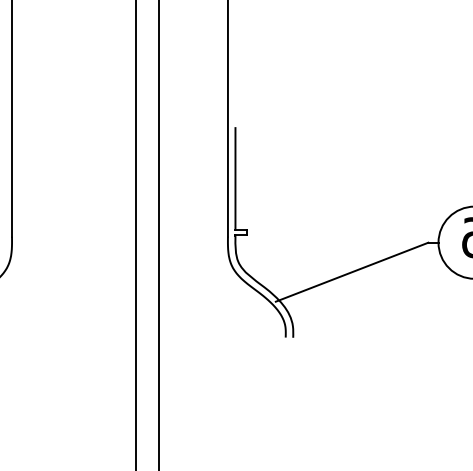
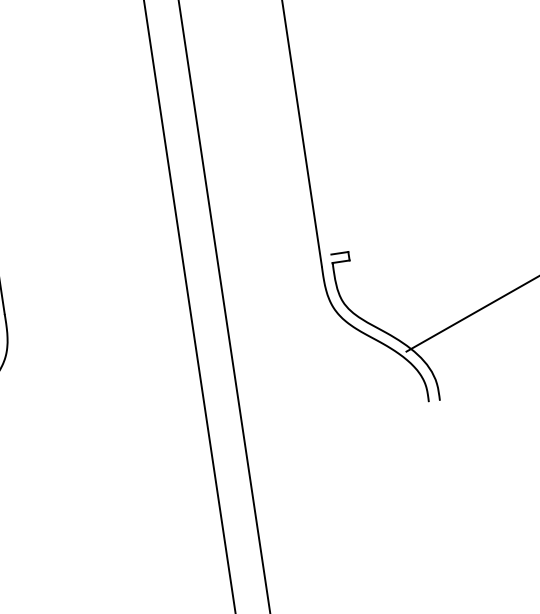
line: (235, 178) -> (320, 179), removed

